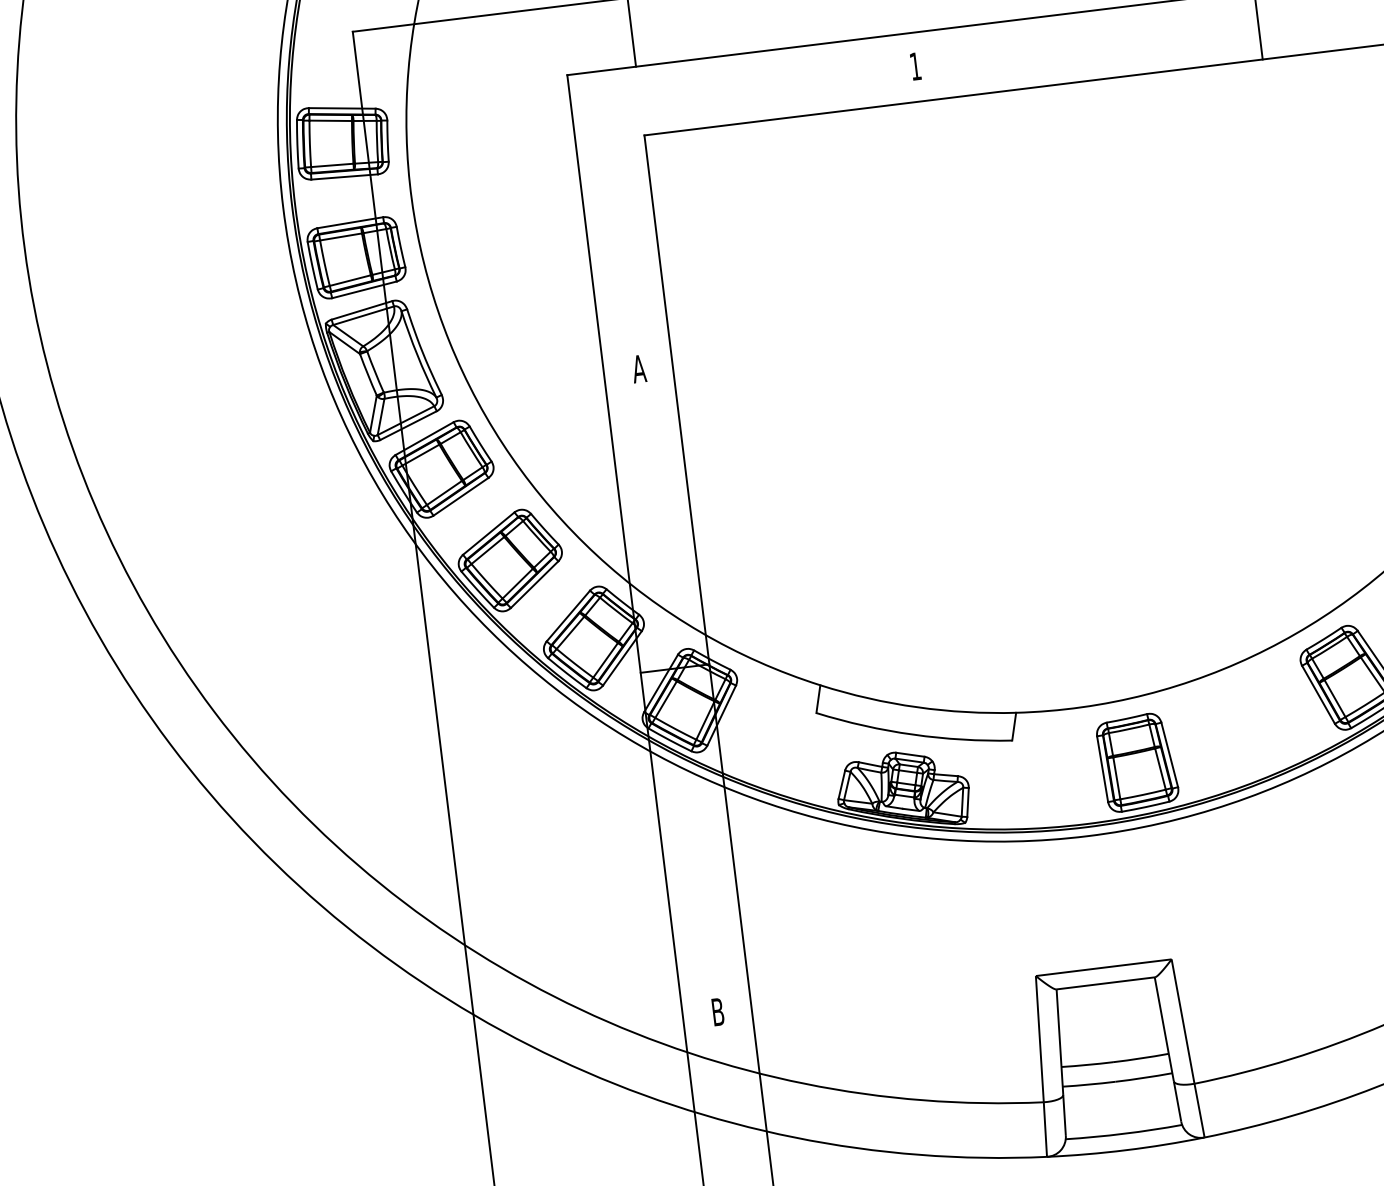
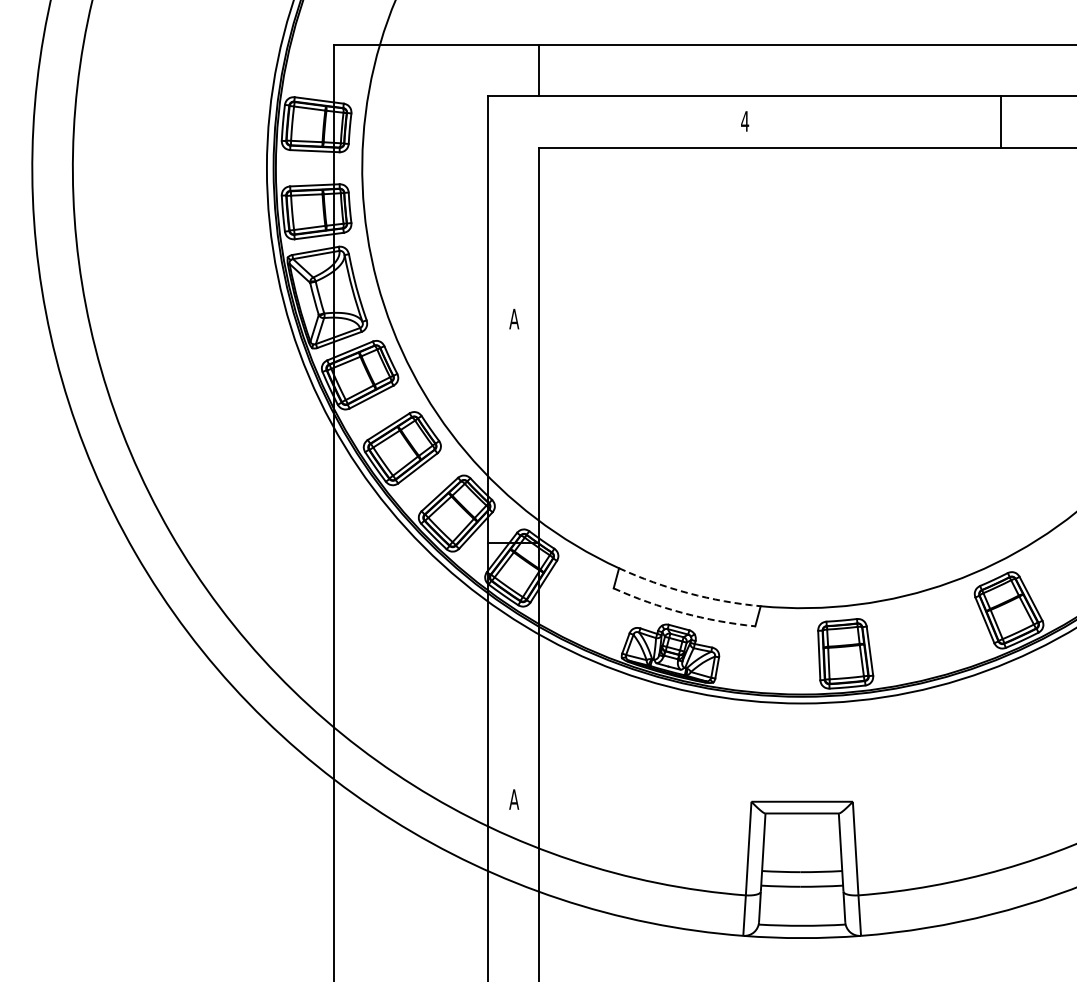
text: (916, 66) -> (745, 121), 1 -> 4
arc: (917, 707) -> (688, 593), solid -> dashed
arc: (913, 735) -> (683, 613), solid -> dashed
text: (718, 1011) -> (514, 799), B -> A

